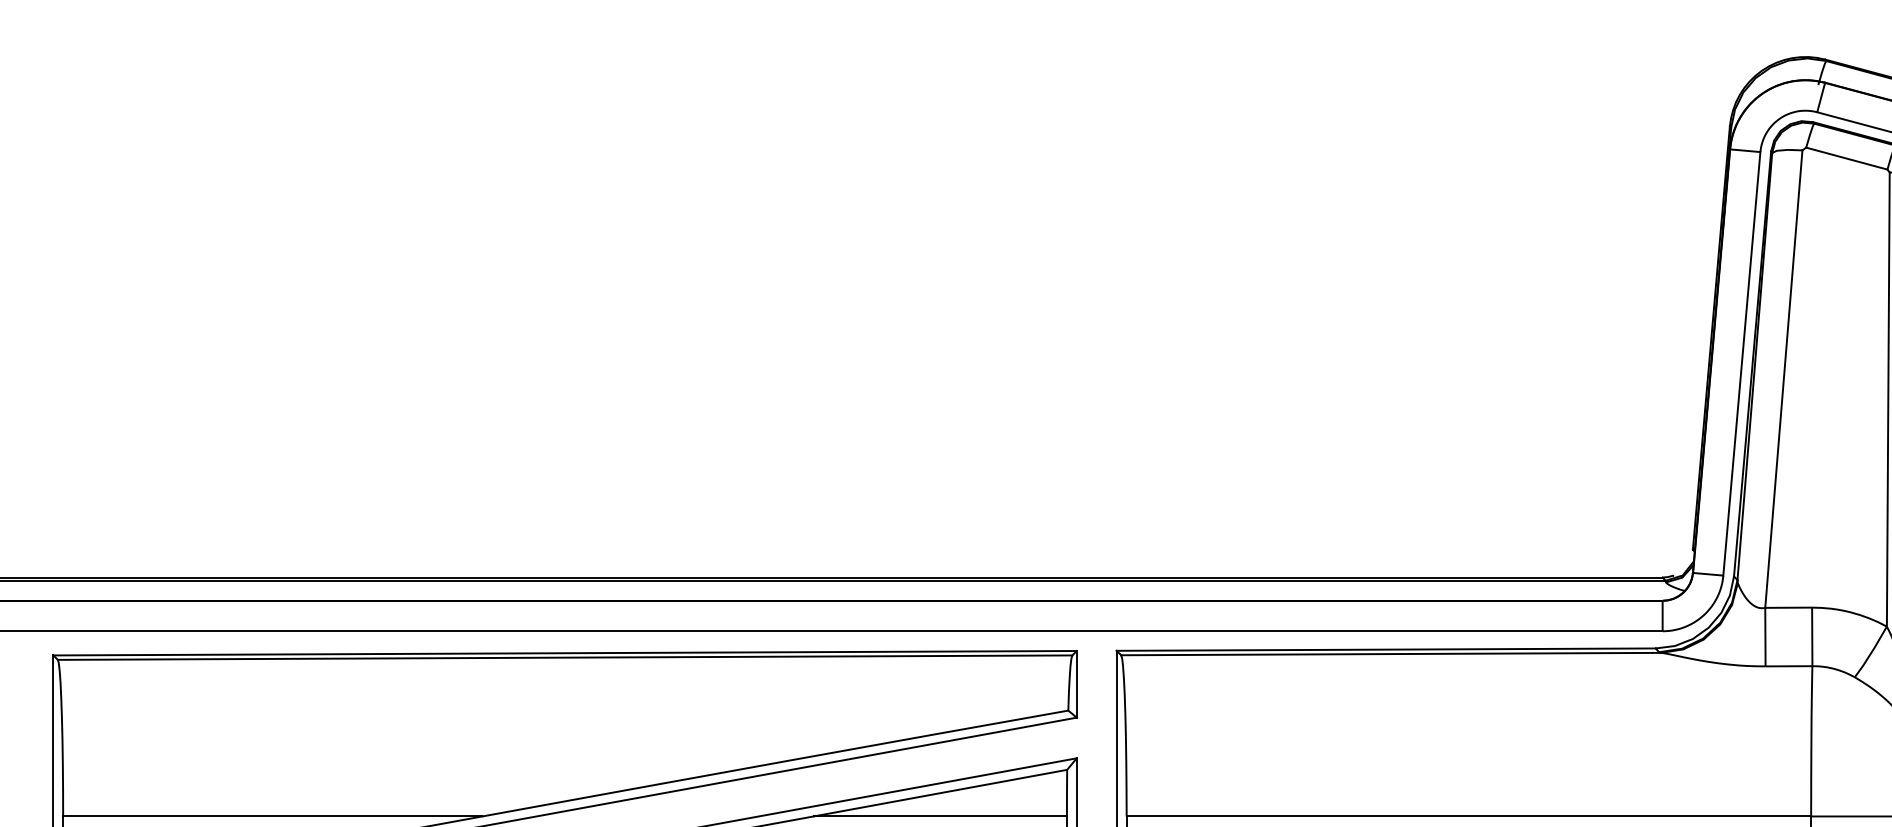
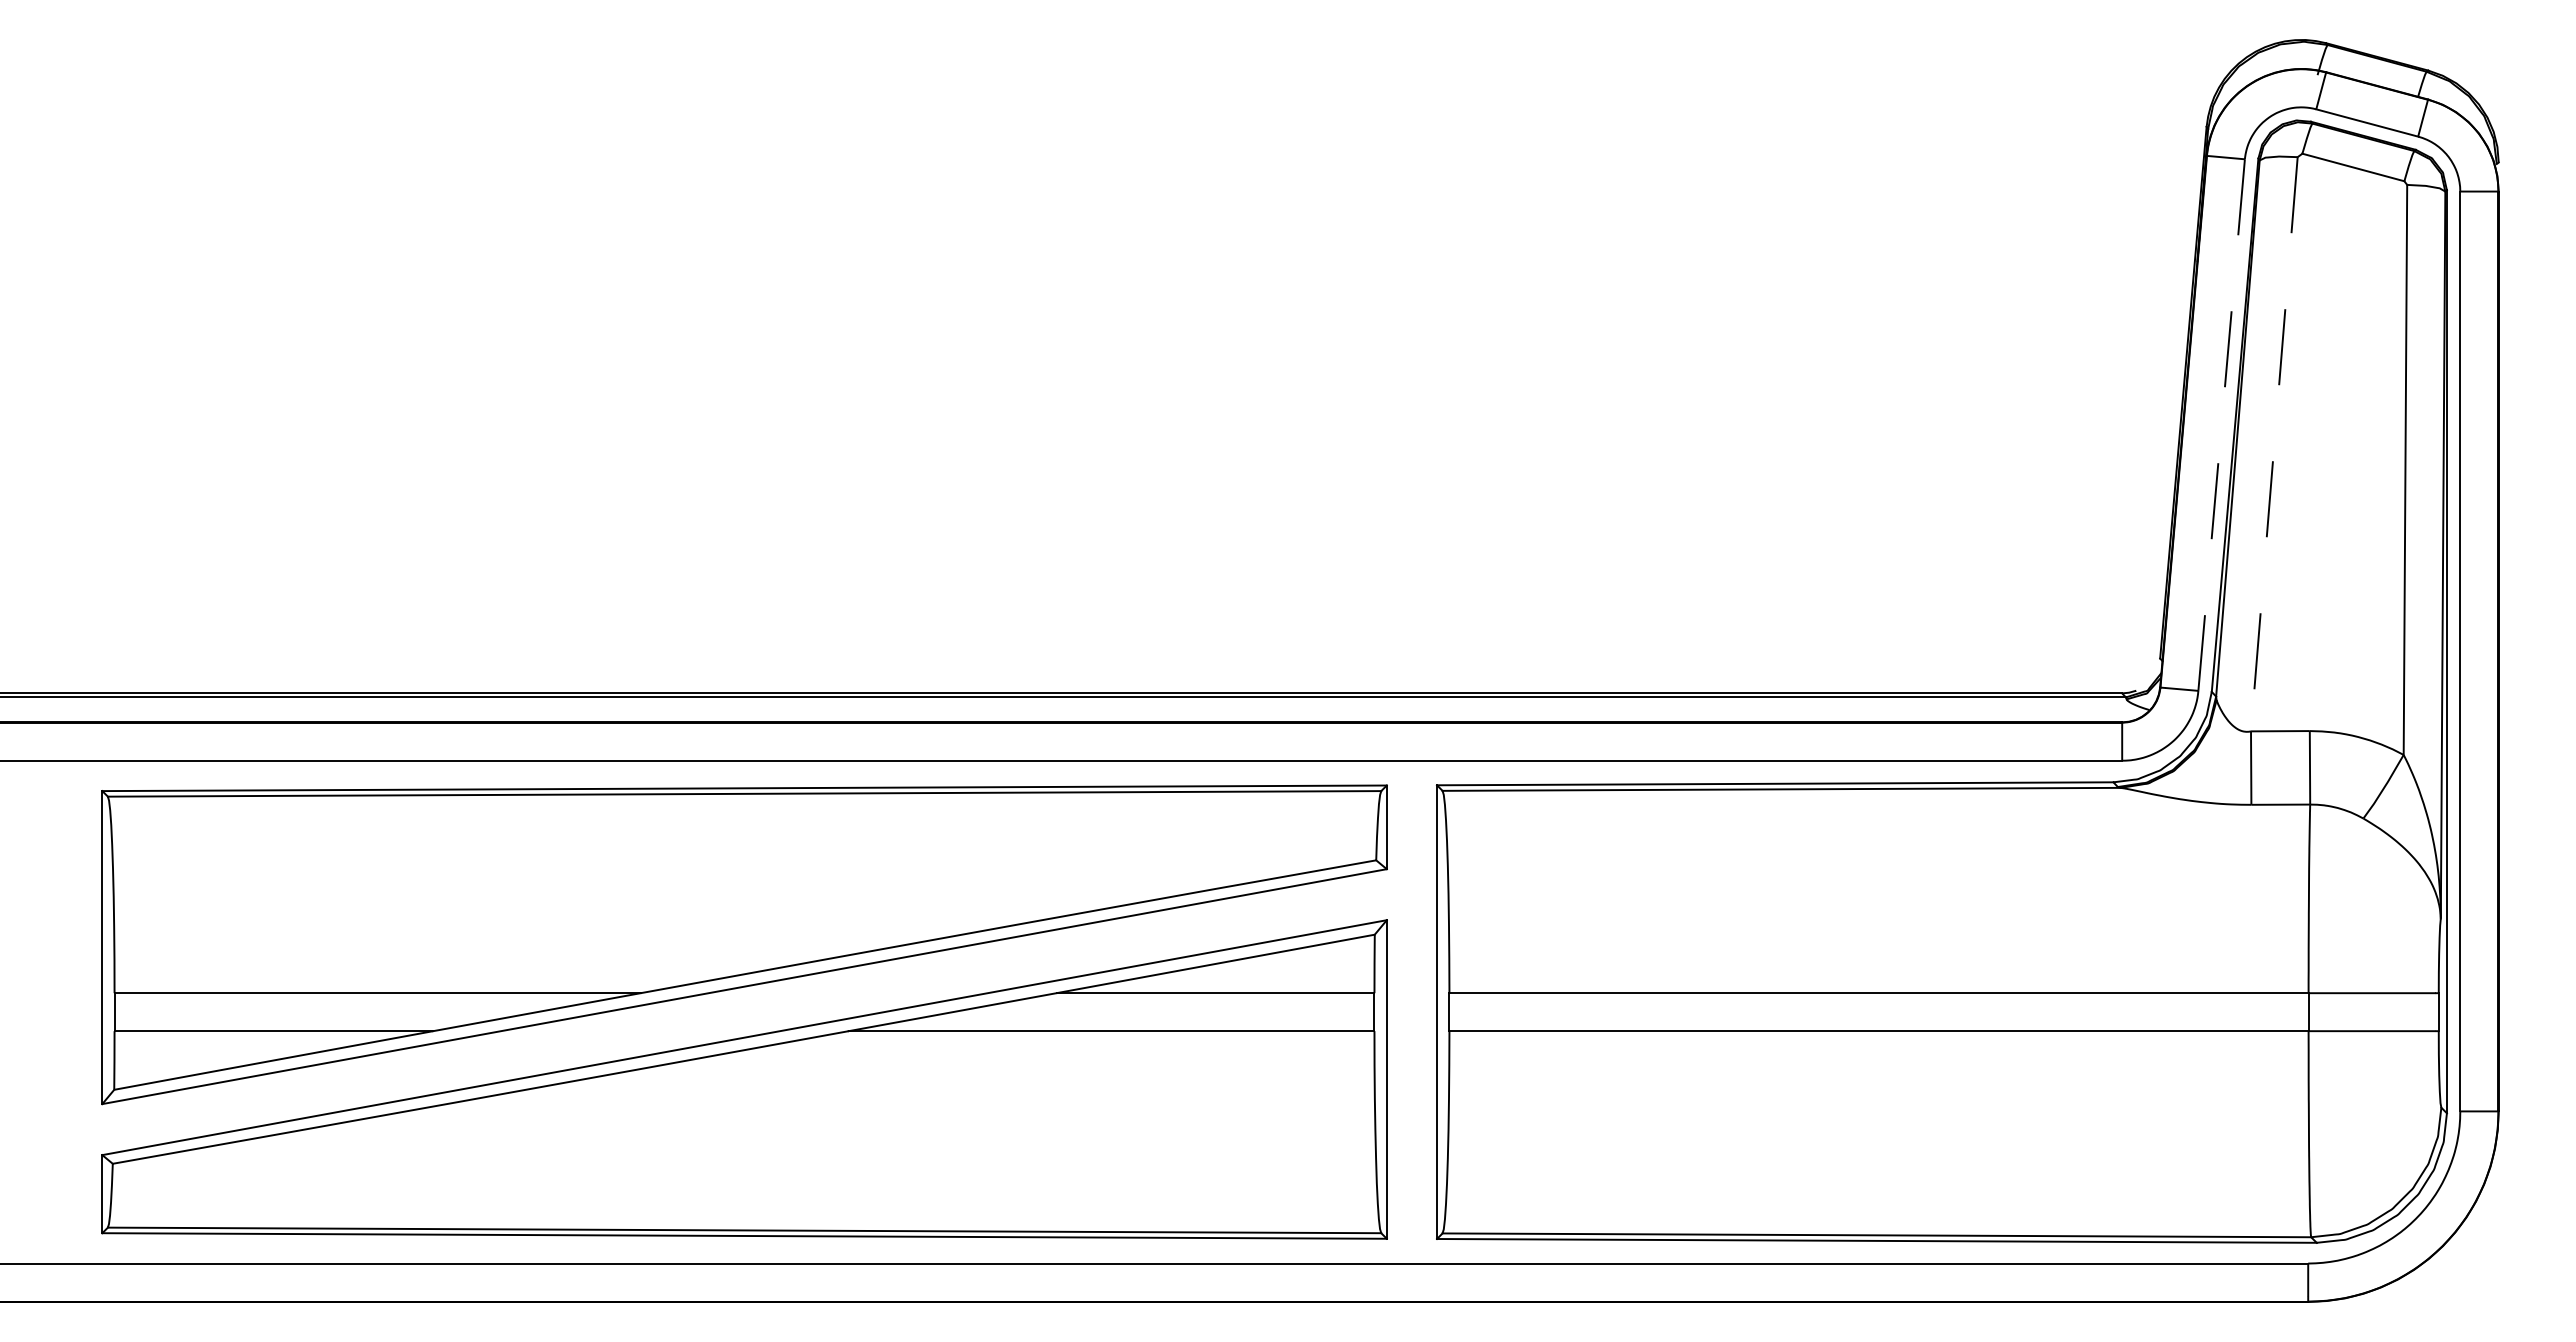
line: (1741, 364) -> (2221, 425), solid -> dashed
line: (1783, 379) -> (2274, 444), solid -> dashed

